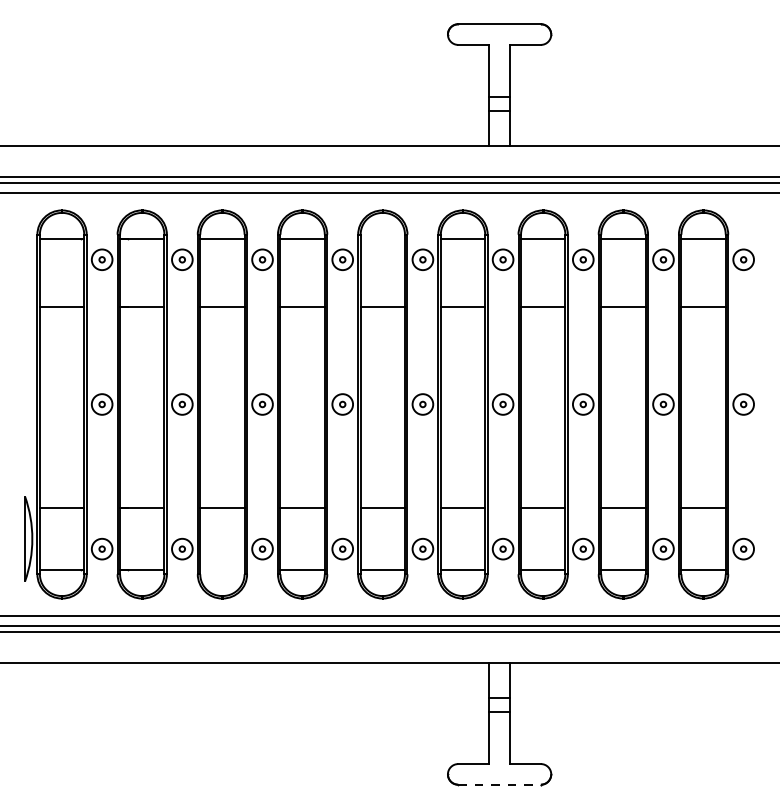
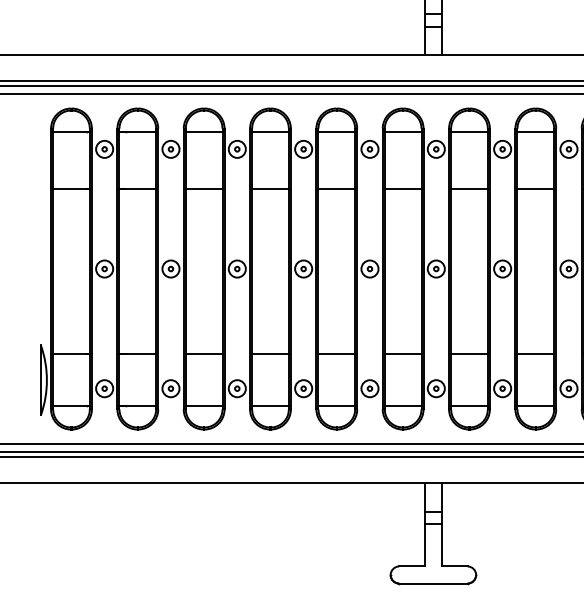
line: (382, 239) -> (336, 132), added
line: (222, 569) -> (204, 405), added
line: (500, 784) -> (434, 583), dashed -> solid

